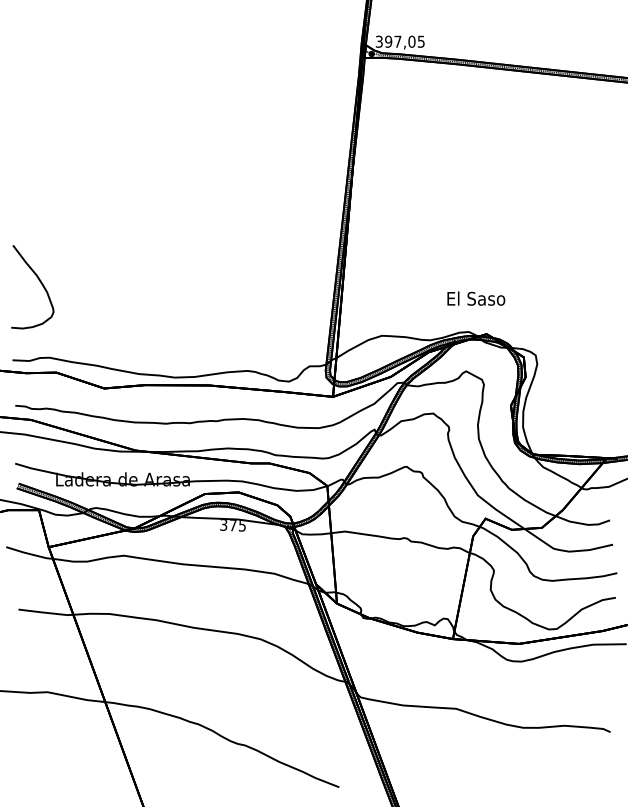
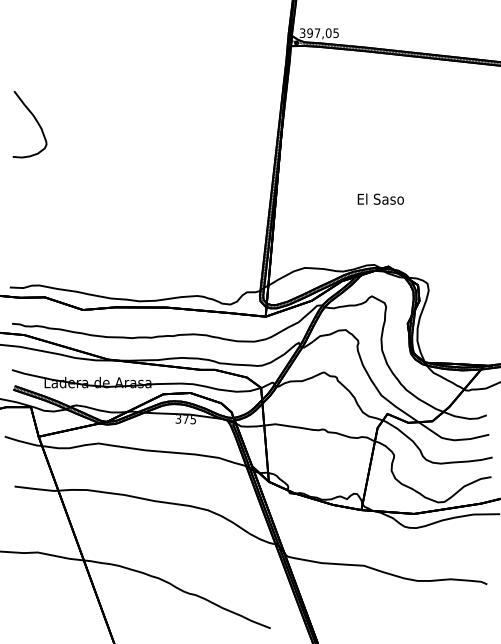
curve: (40, 283) -> (36, 121), moved
text: (476, 298) -> (381, 199), moved

